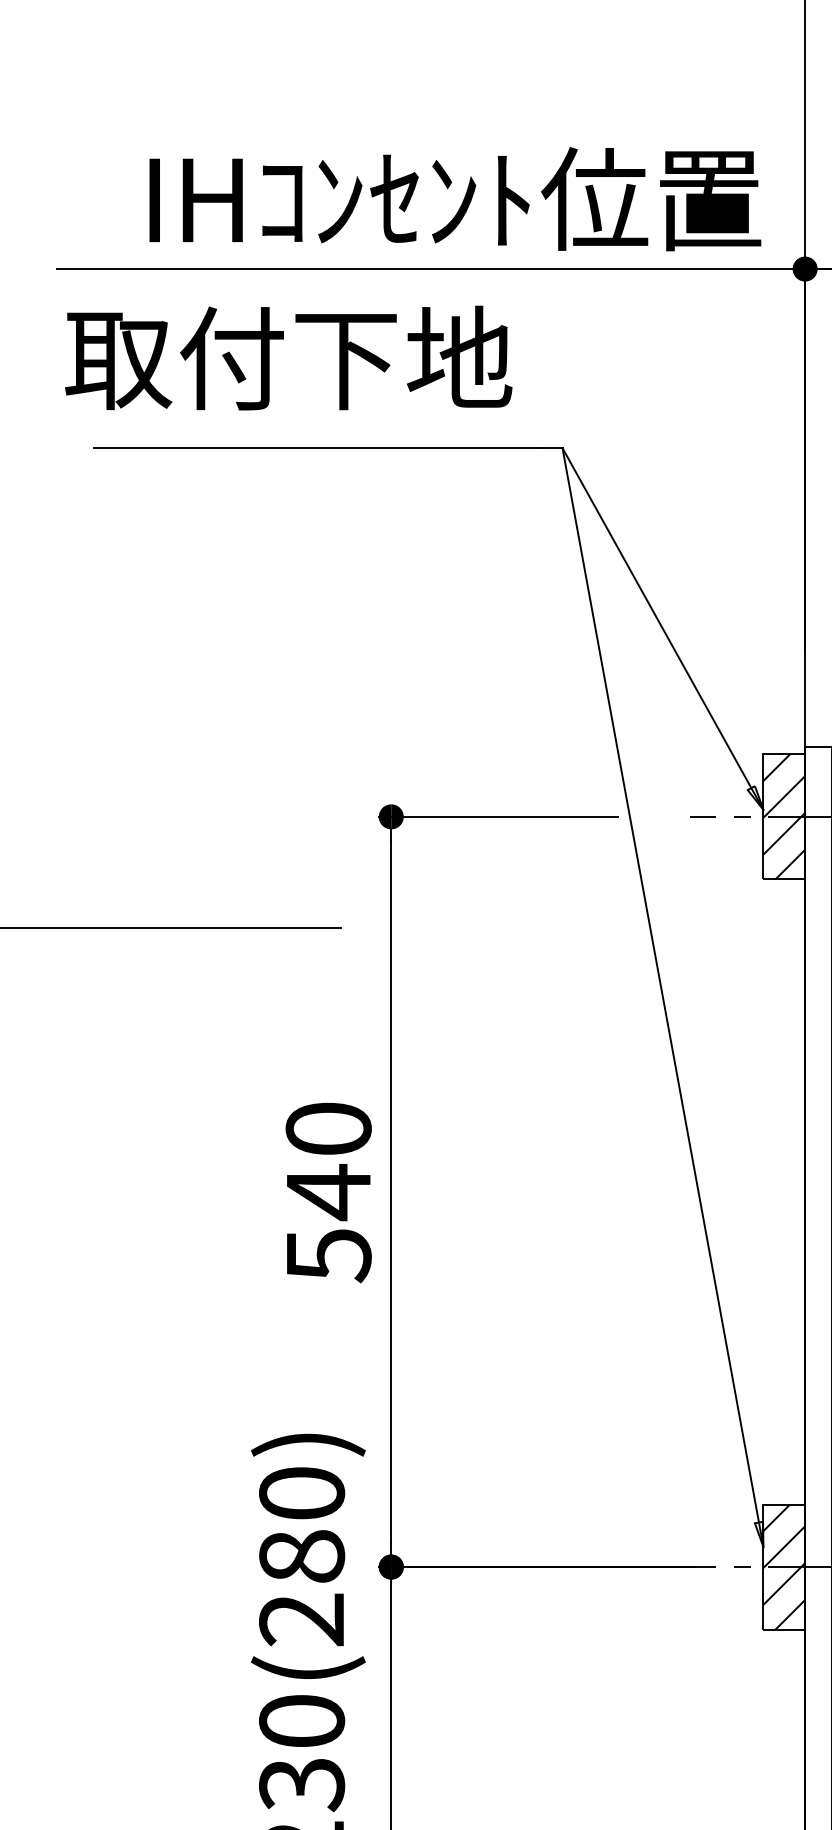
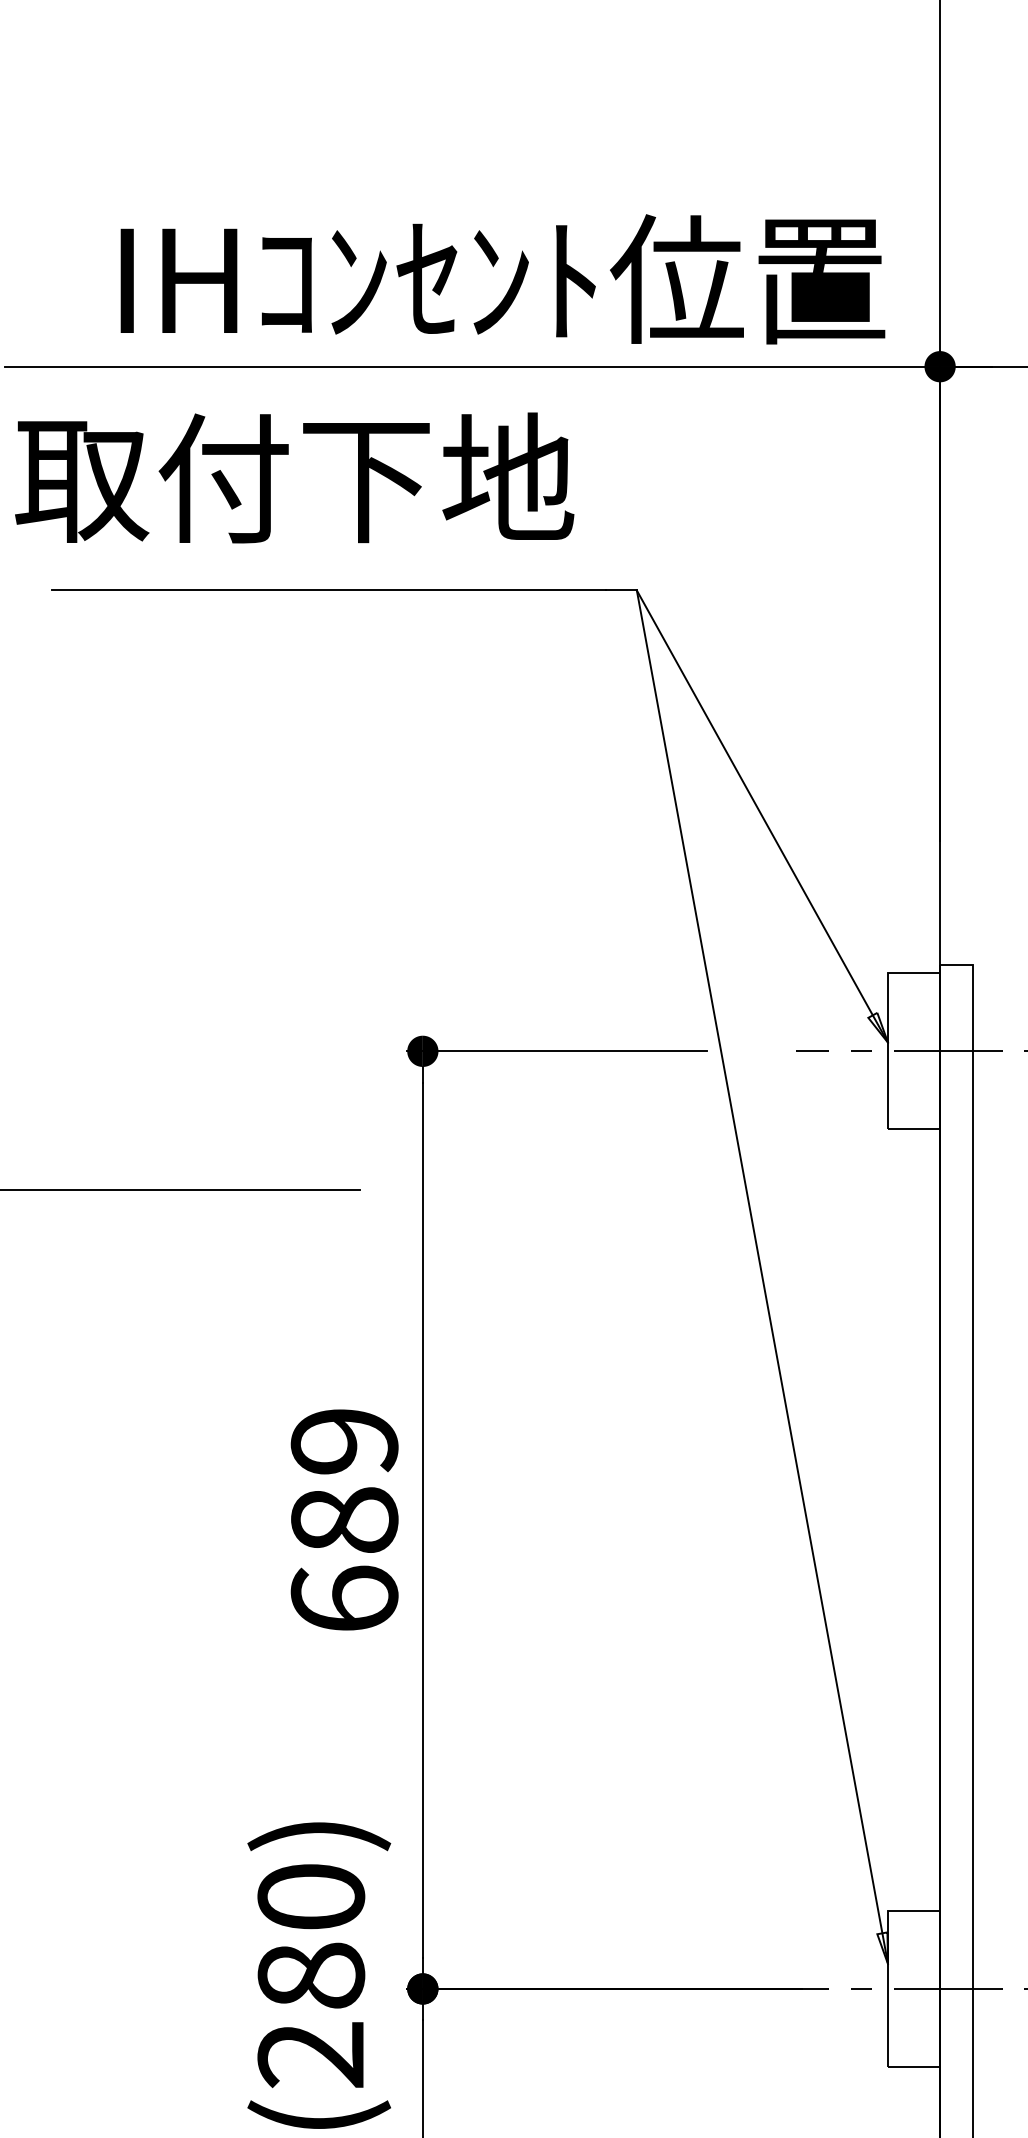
hatch: (784, 816) -> (914, 1050), removed
text: (328, 1192) -> (344, 1520), 540 -> 689
hatch: (784, 1566) -> (914, 1988), removed

